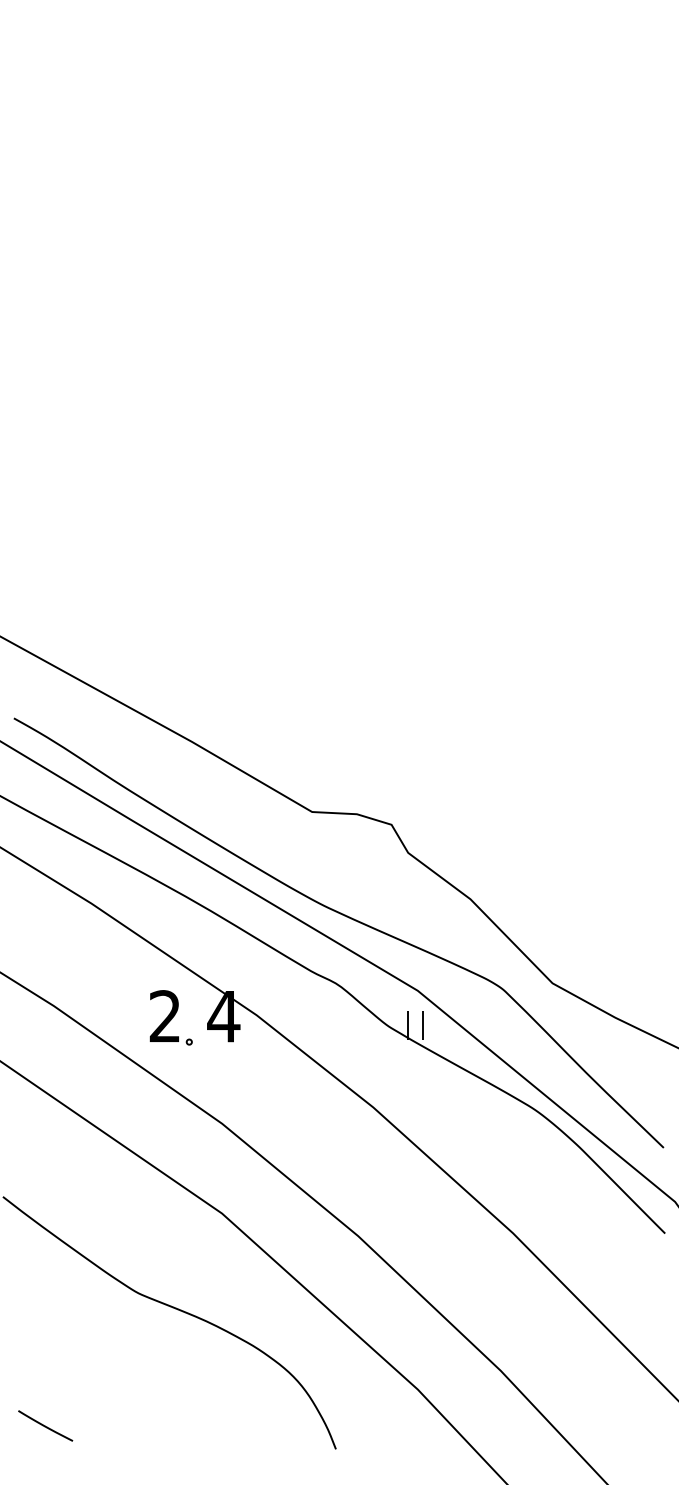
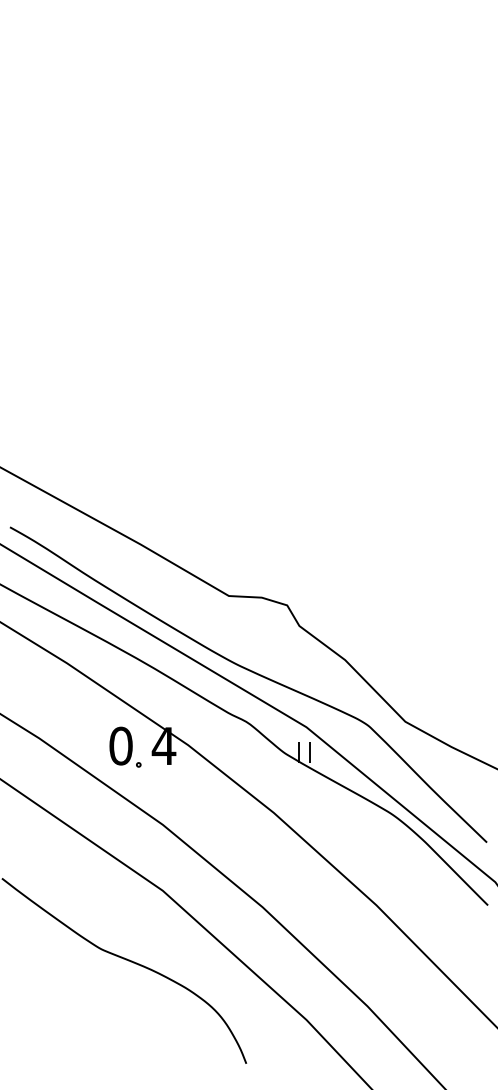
text: (165, 1016) -> (121, 746), 2 -> 0
line: (45, 1425) -> (33, 1046), removed

